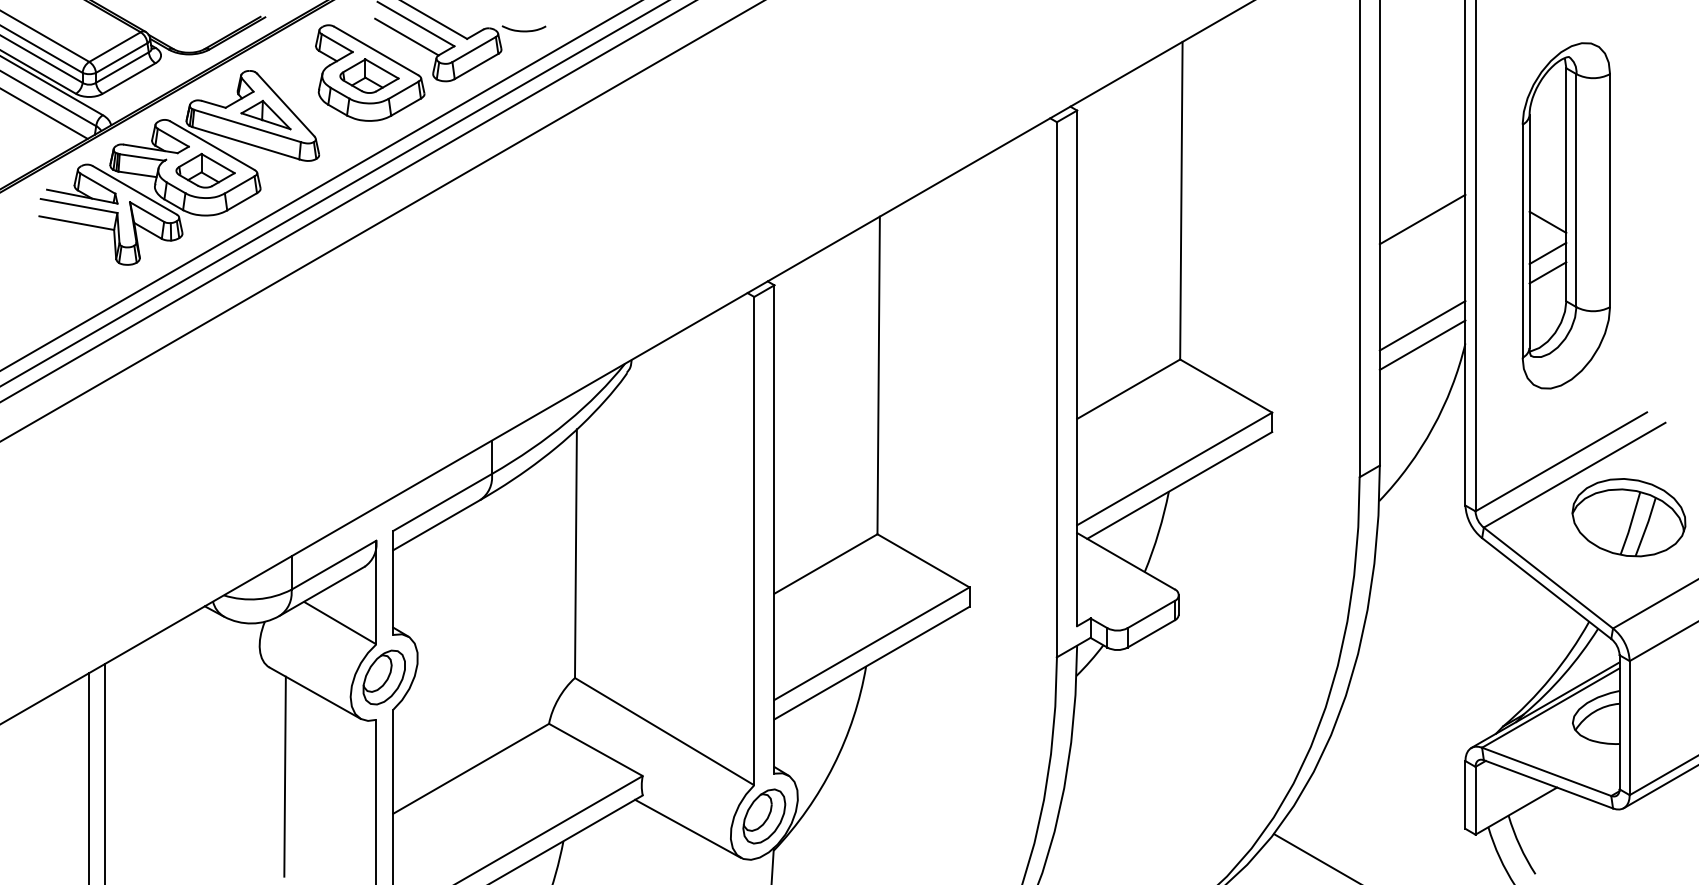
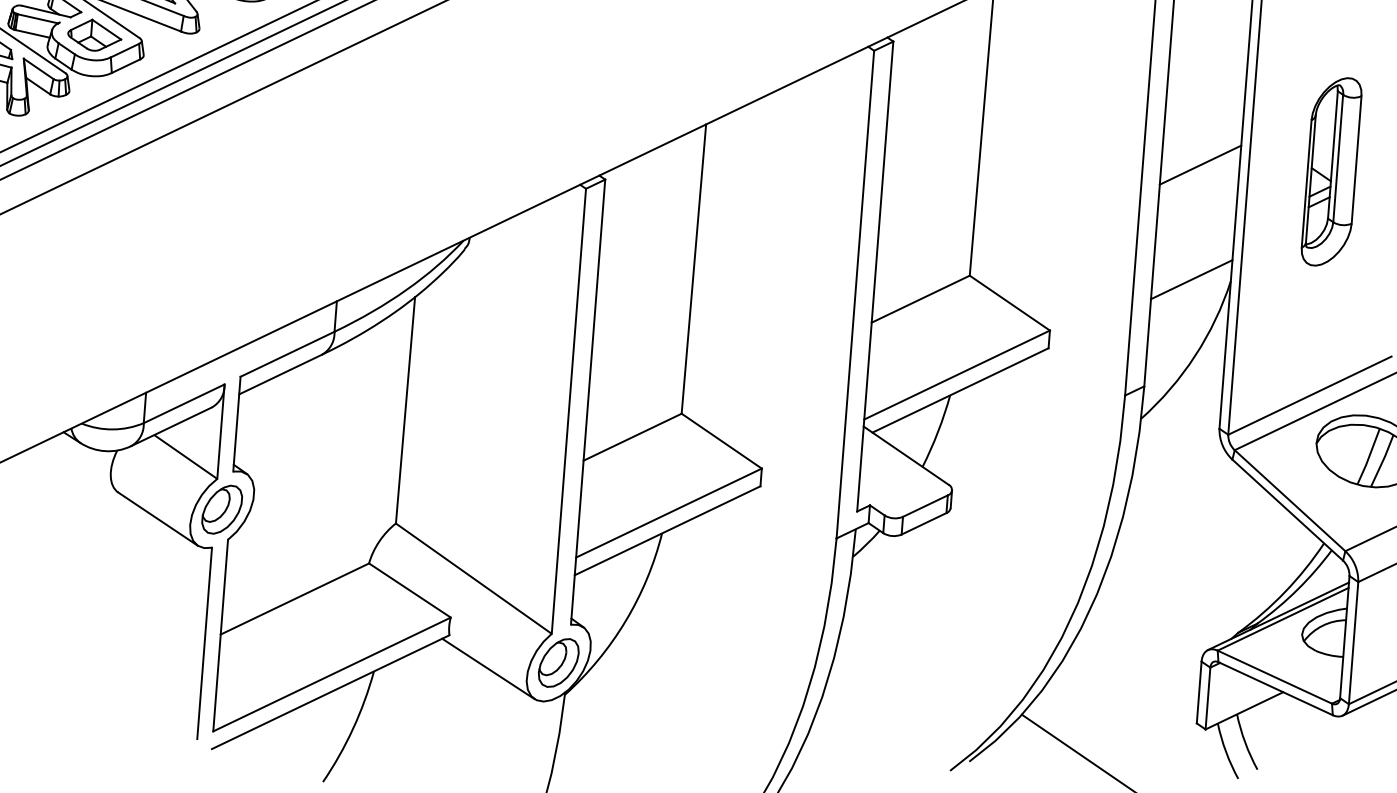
part: (1565, 215) -> (1331, 171), size x0.6
line: (1422, 325) -> (1192, 261), removed
line: (284, 776) -> (124, 592), removed

